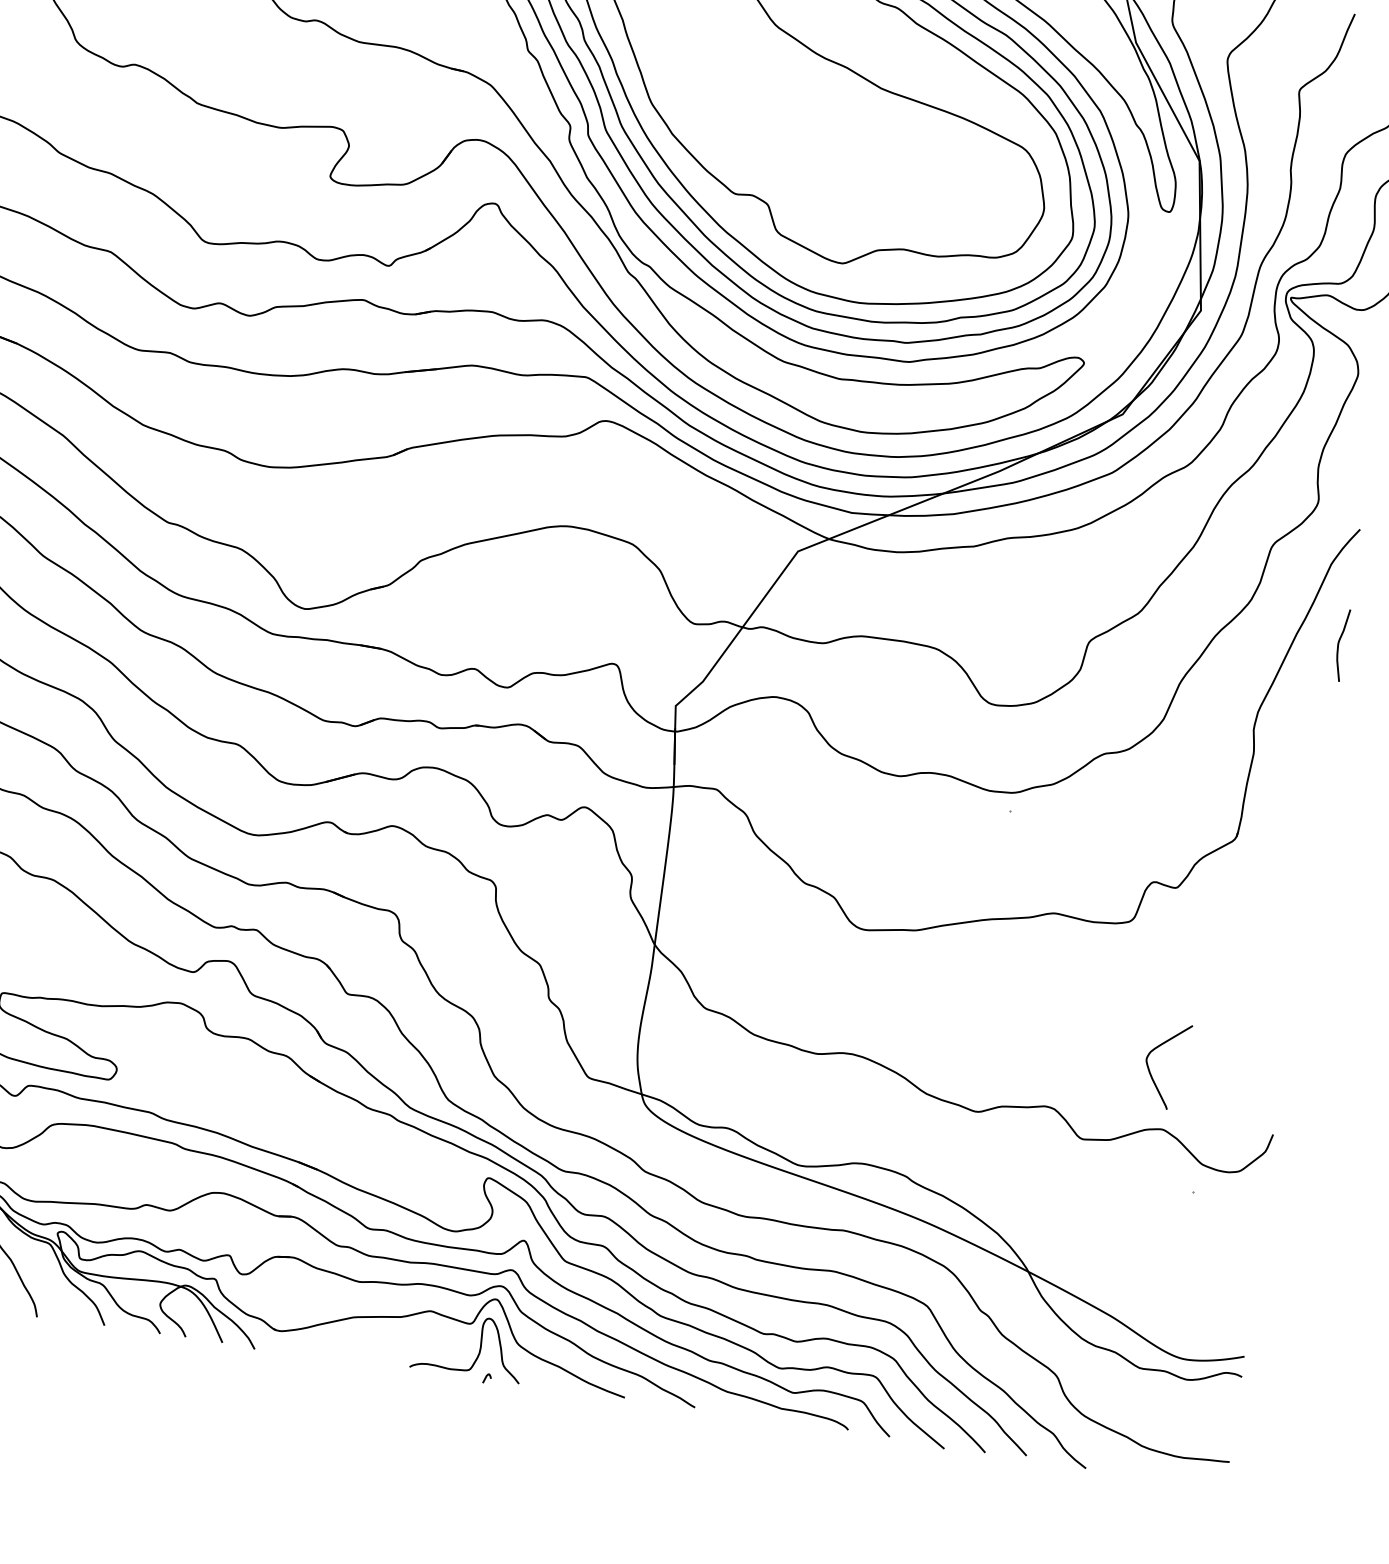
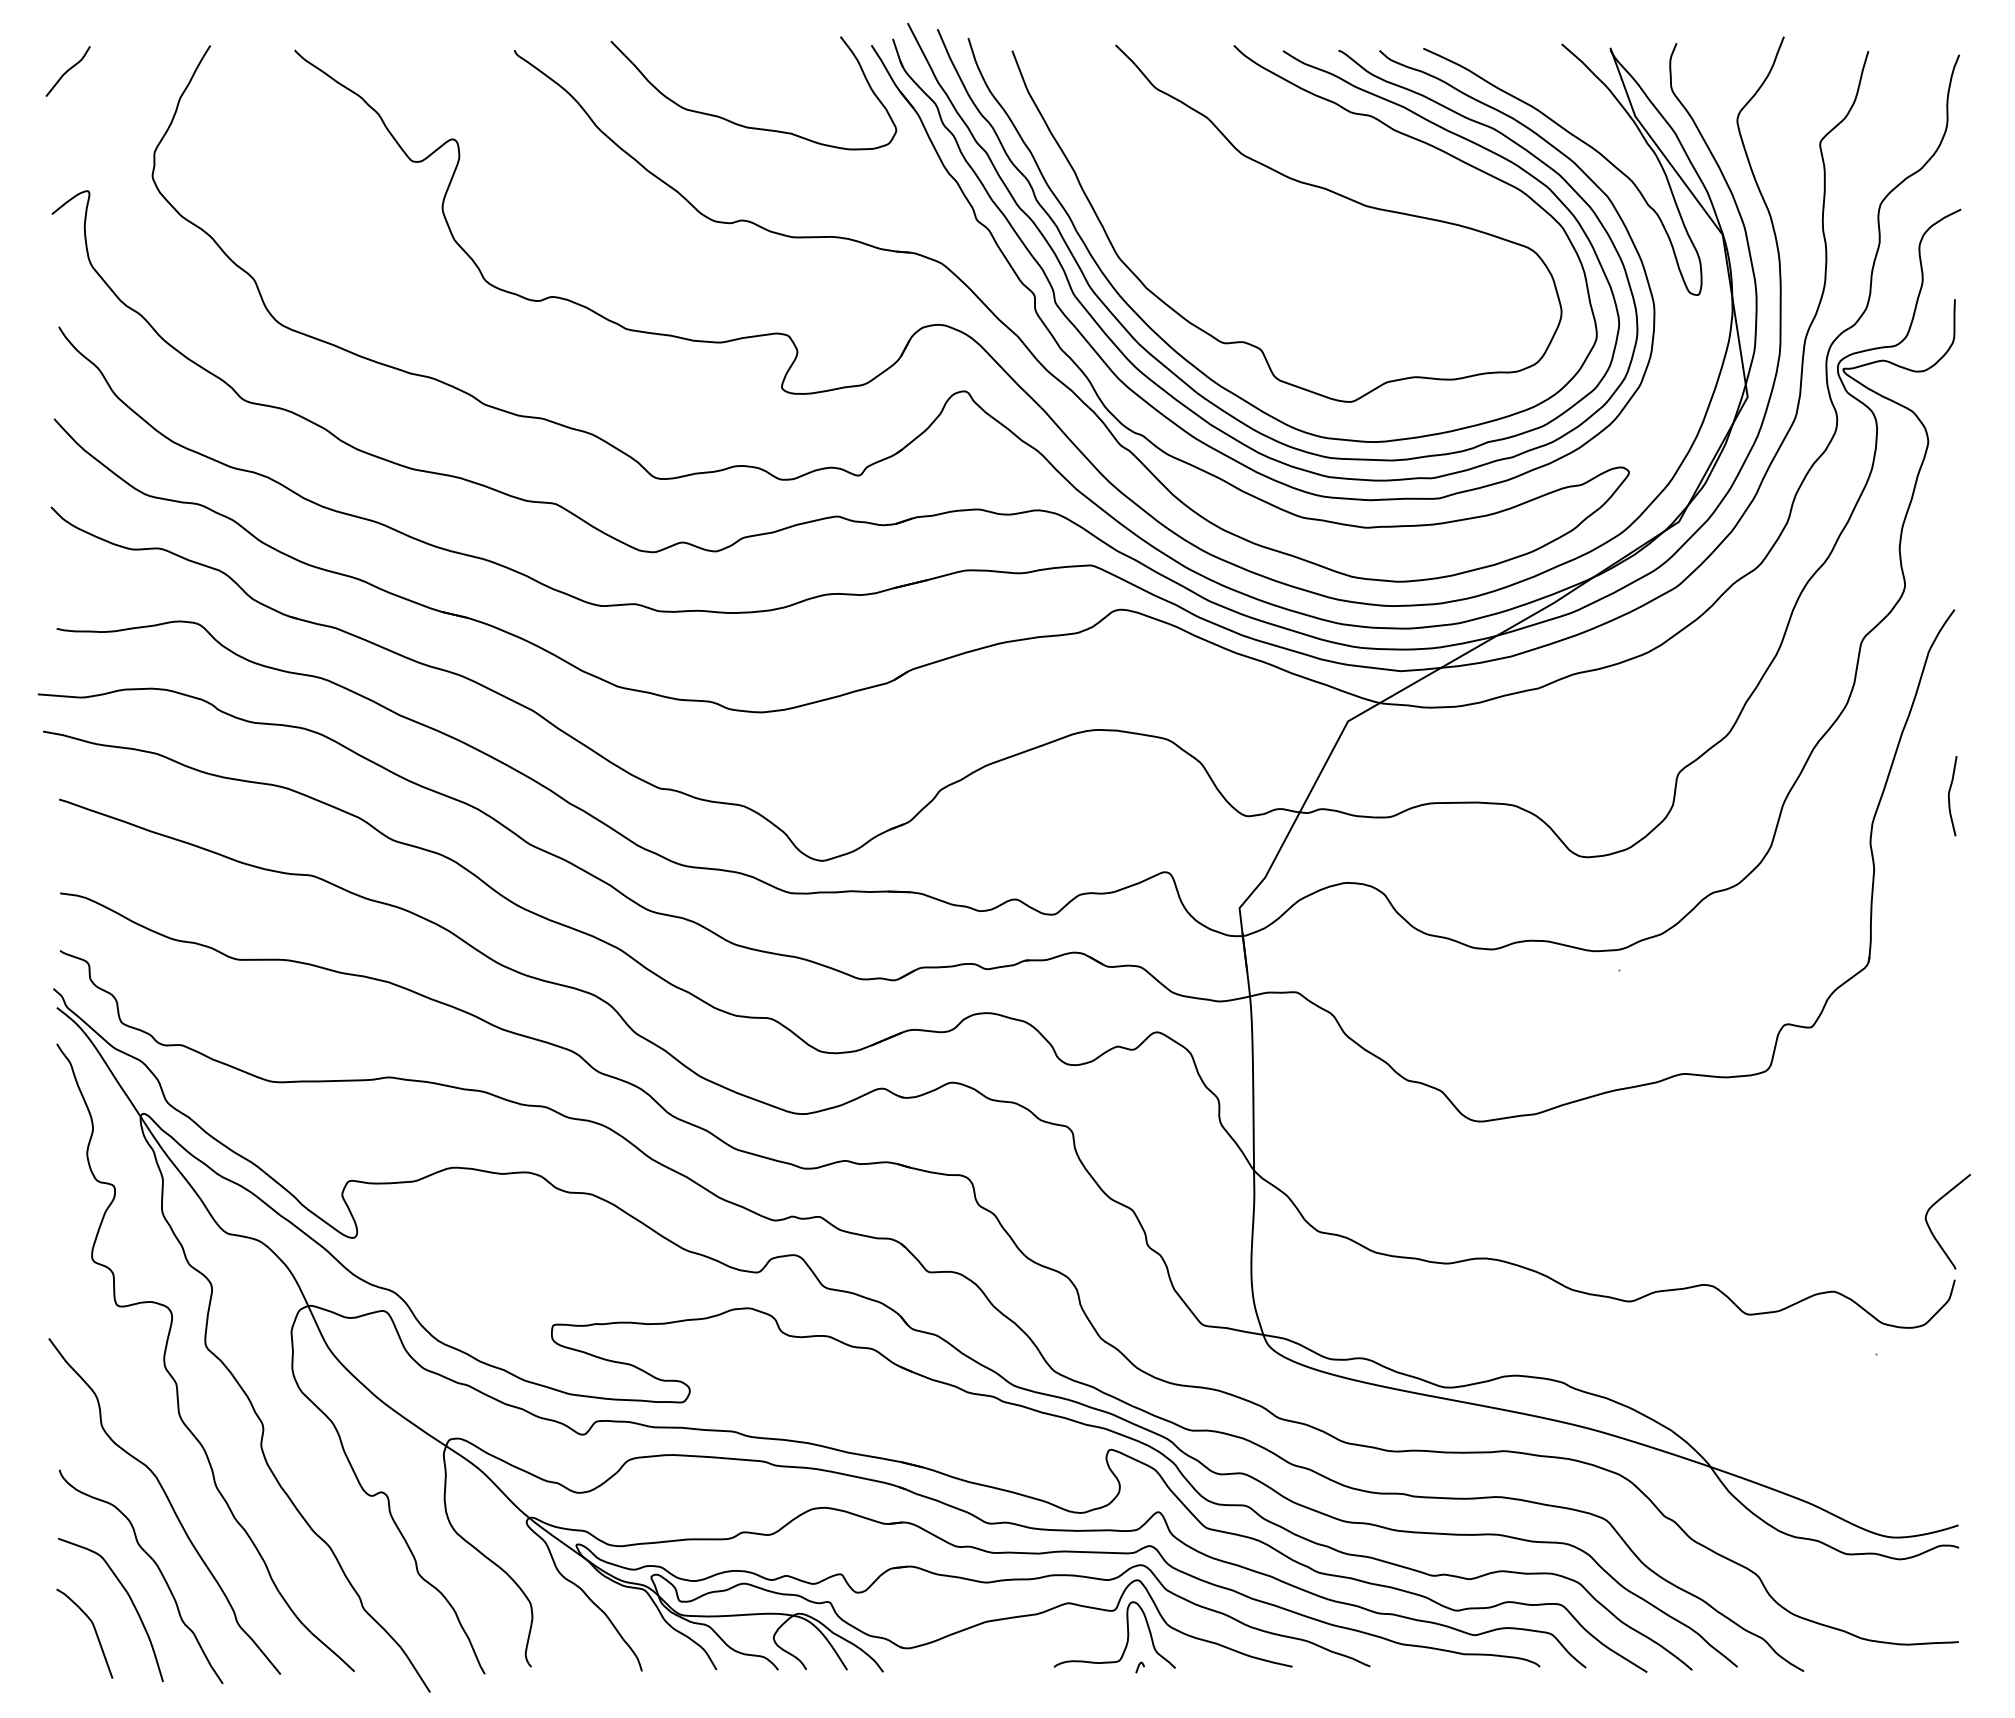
curve: (1338, 645) -> (1949, 796), moved
curve: (1150, 1070) -> (1931, 1229), moved

